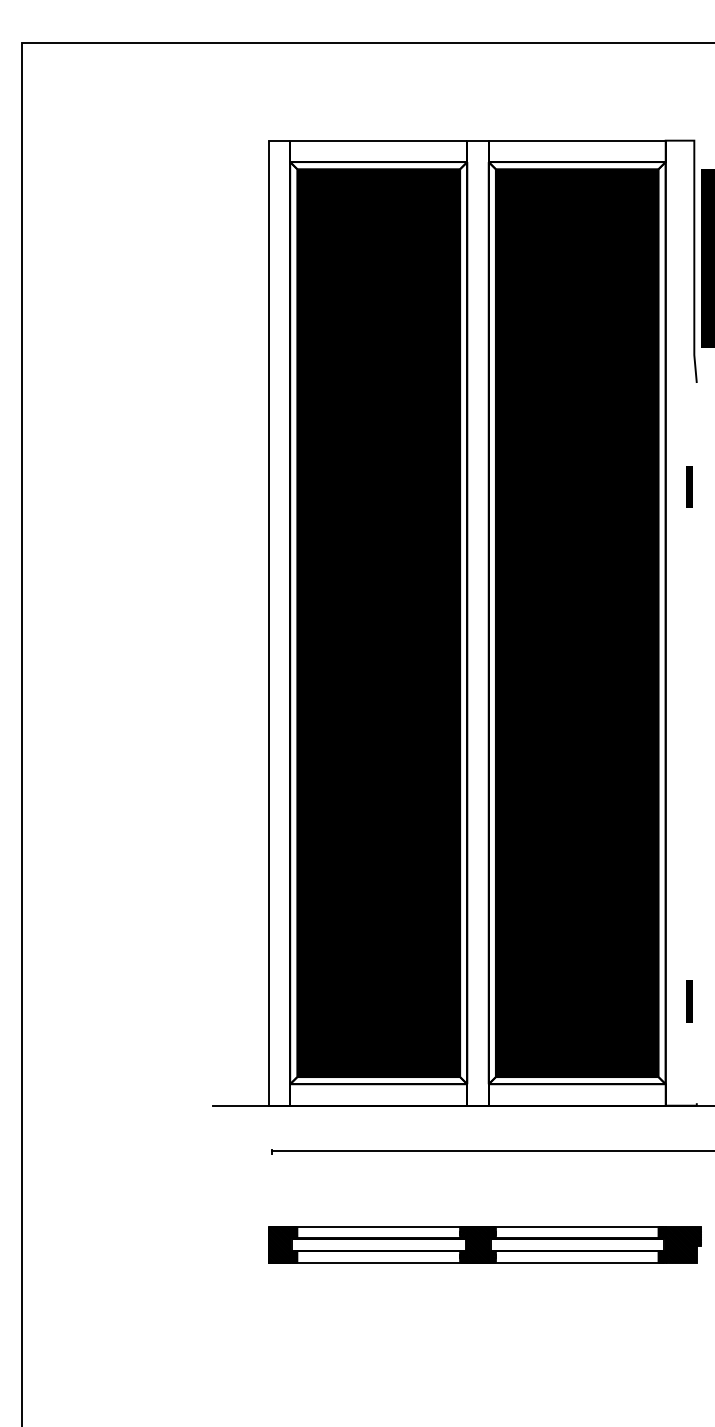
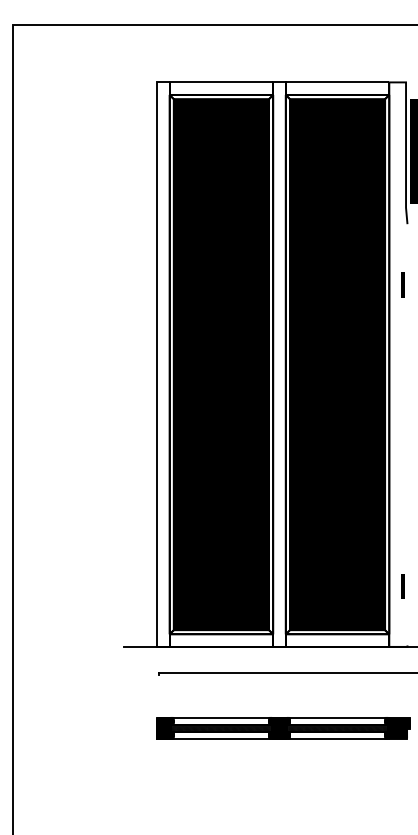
hatch: (378, 1245) -> (221, 728), added
hatch: (577, 1245) -> (337, 728), added

